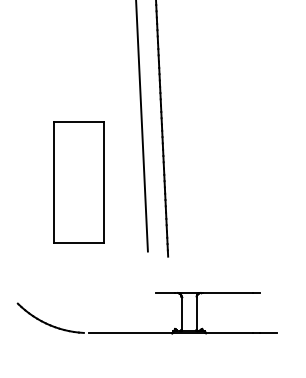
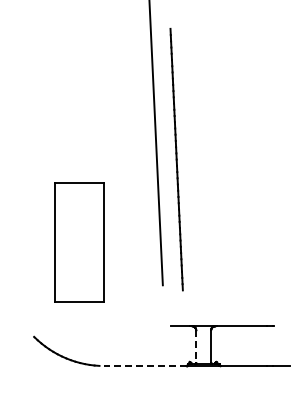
part: (78, 182) -> (79, 242), moved
line: (181, 314) -> (196, 347), solid -> dashed
line: (130, 333) -> (145, 366), solid -> dashed

